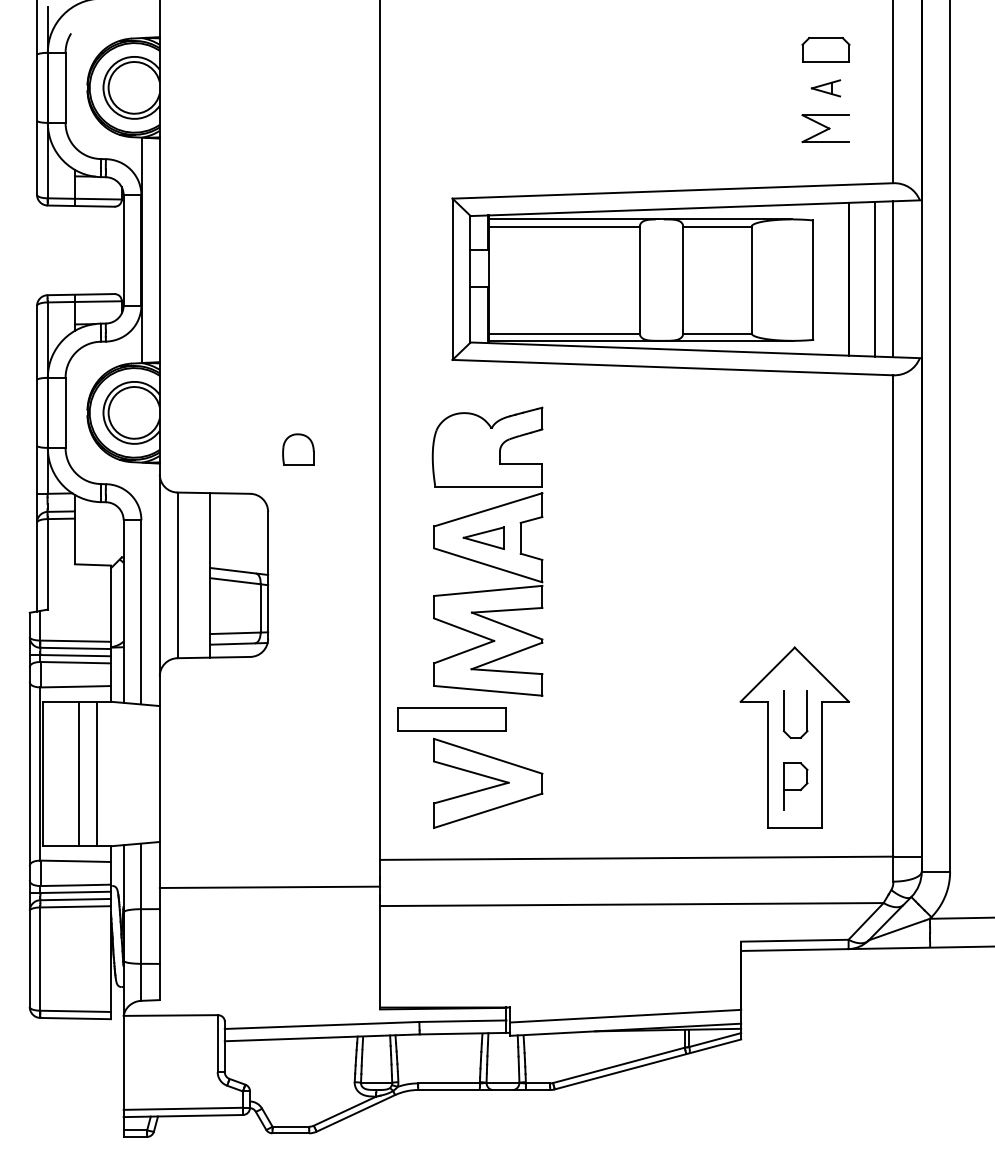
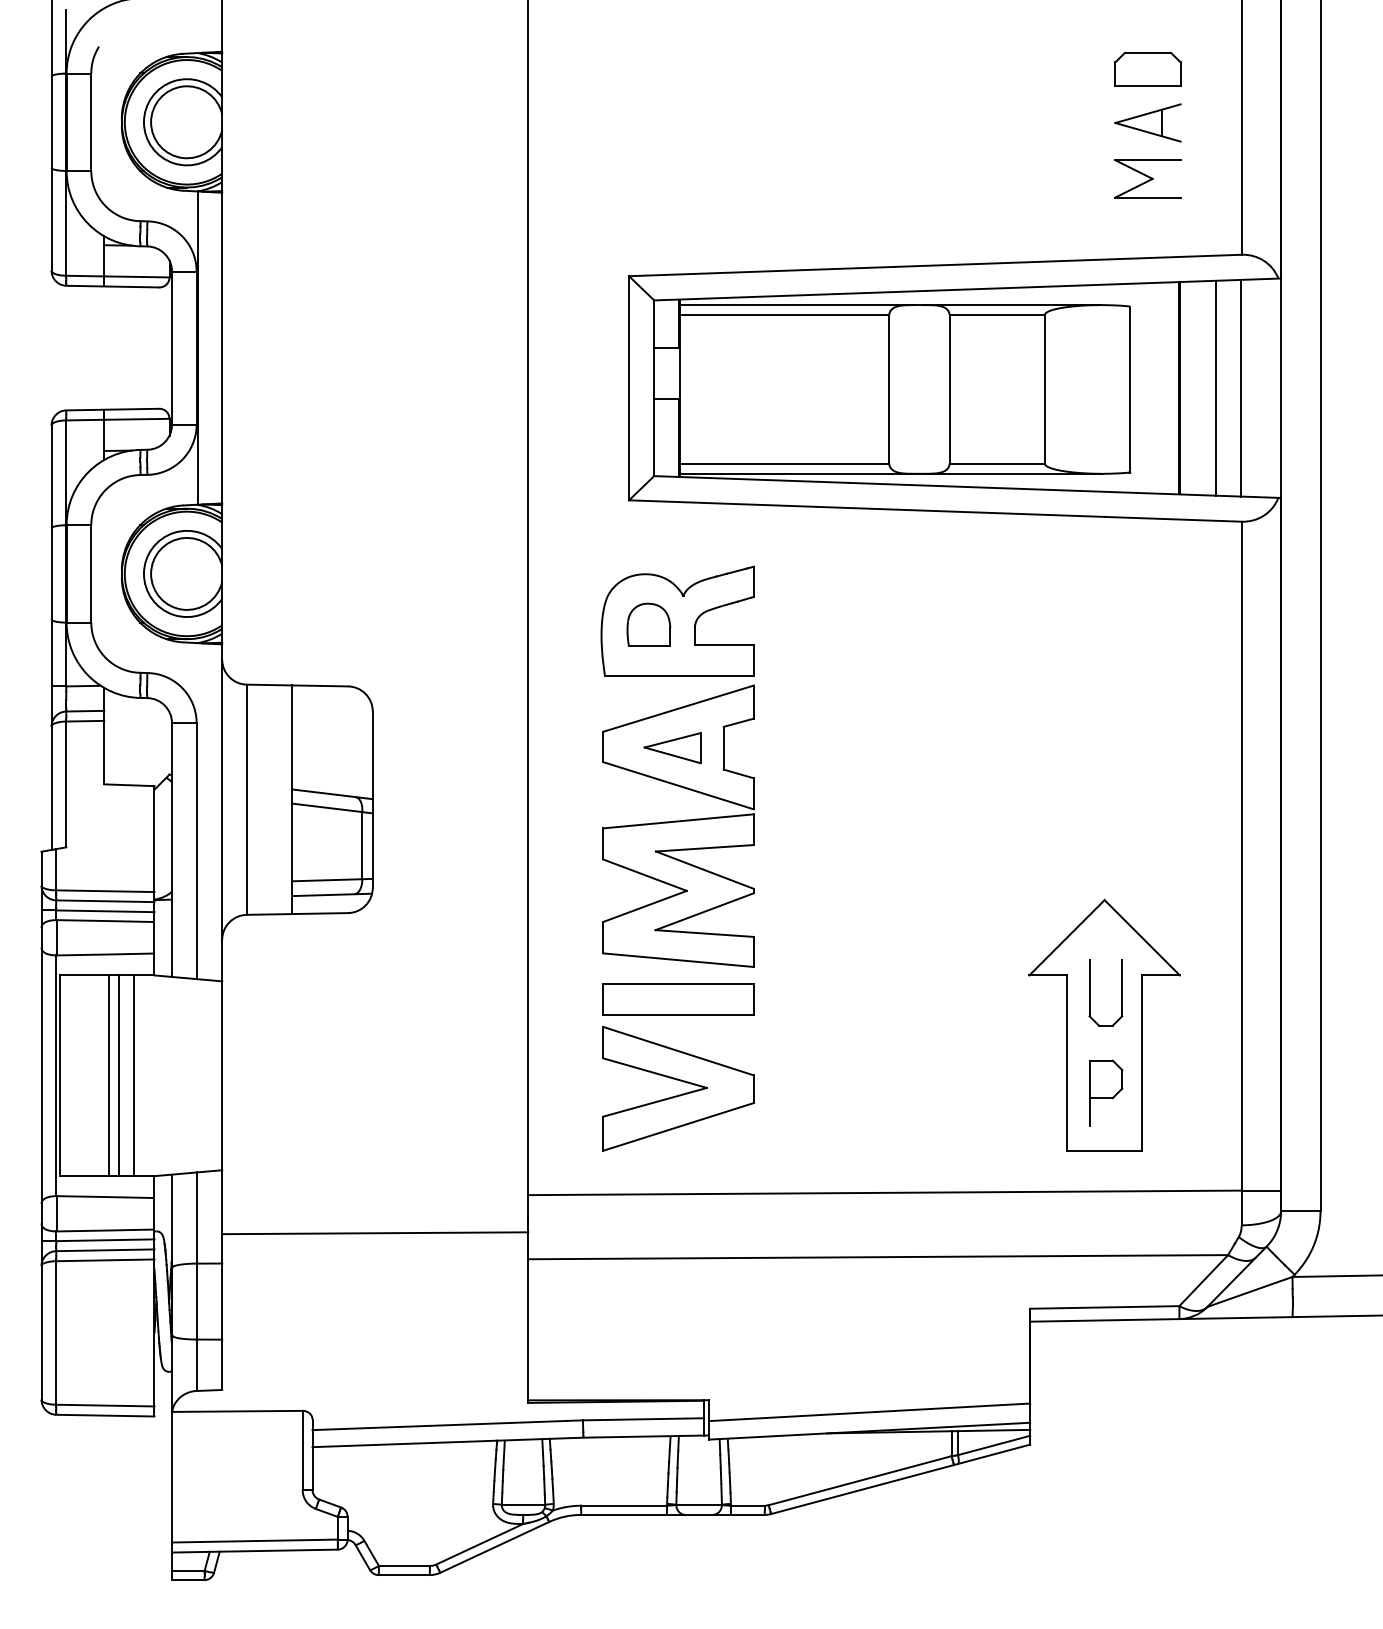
part: (825, 88) -> (1147, 122), size x1.67
part: (298, 449) -> (648, 624), moved
part: (452, 719) -> (678, 999), moved
line: (85, 773) -> (119, 1075), added

